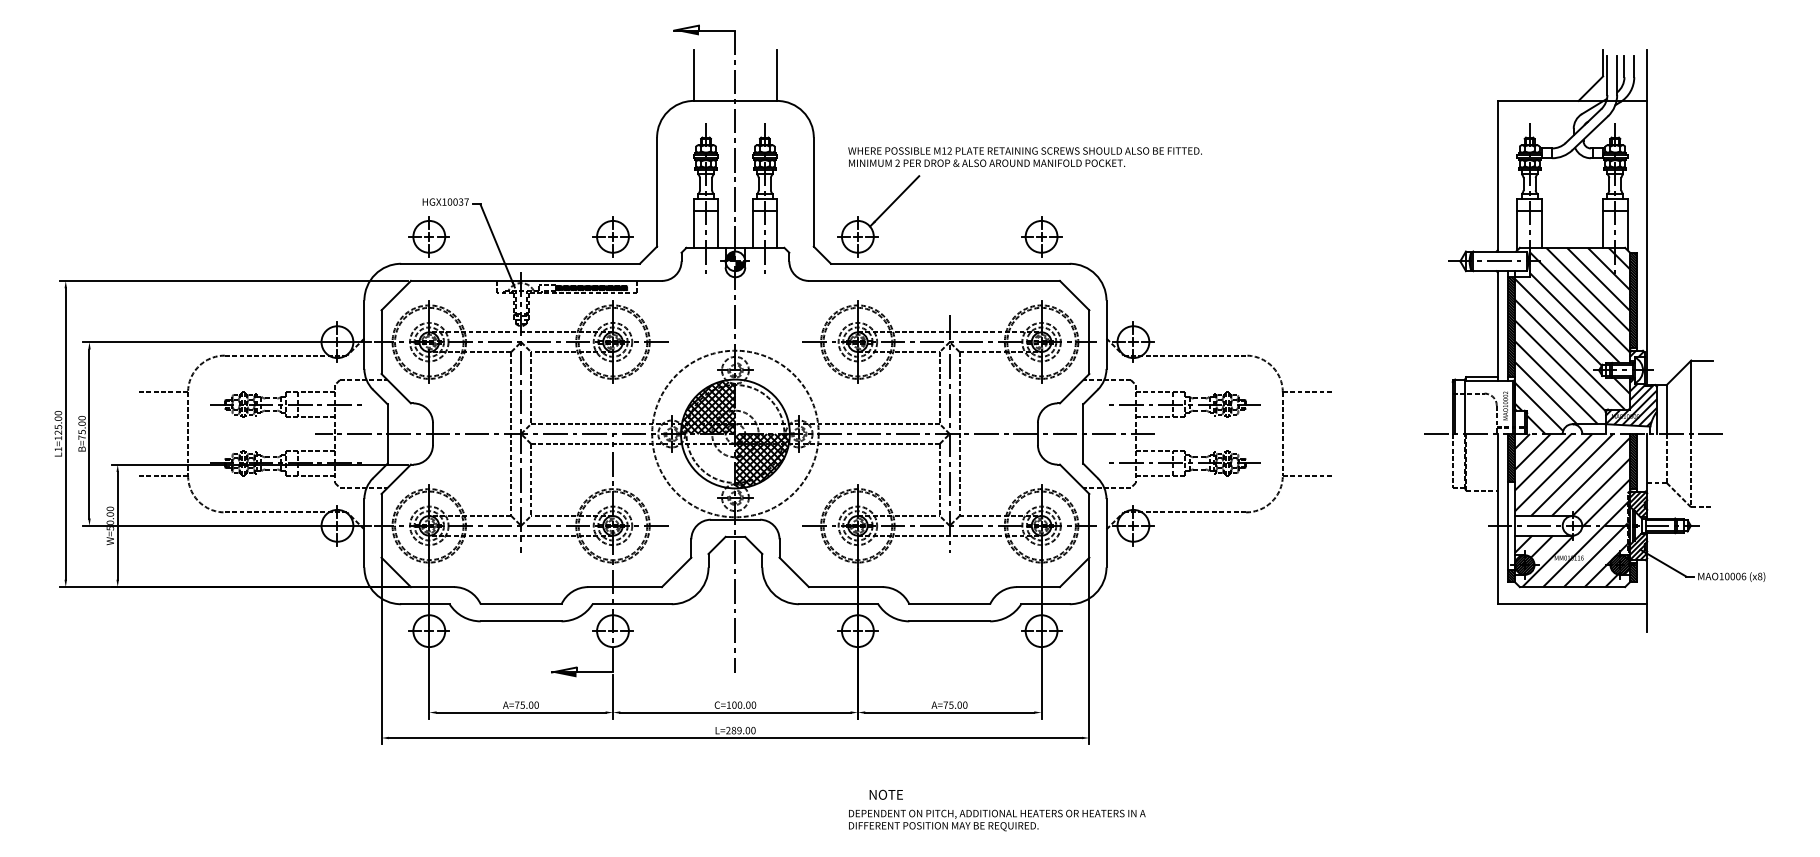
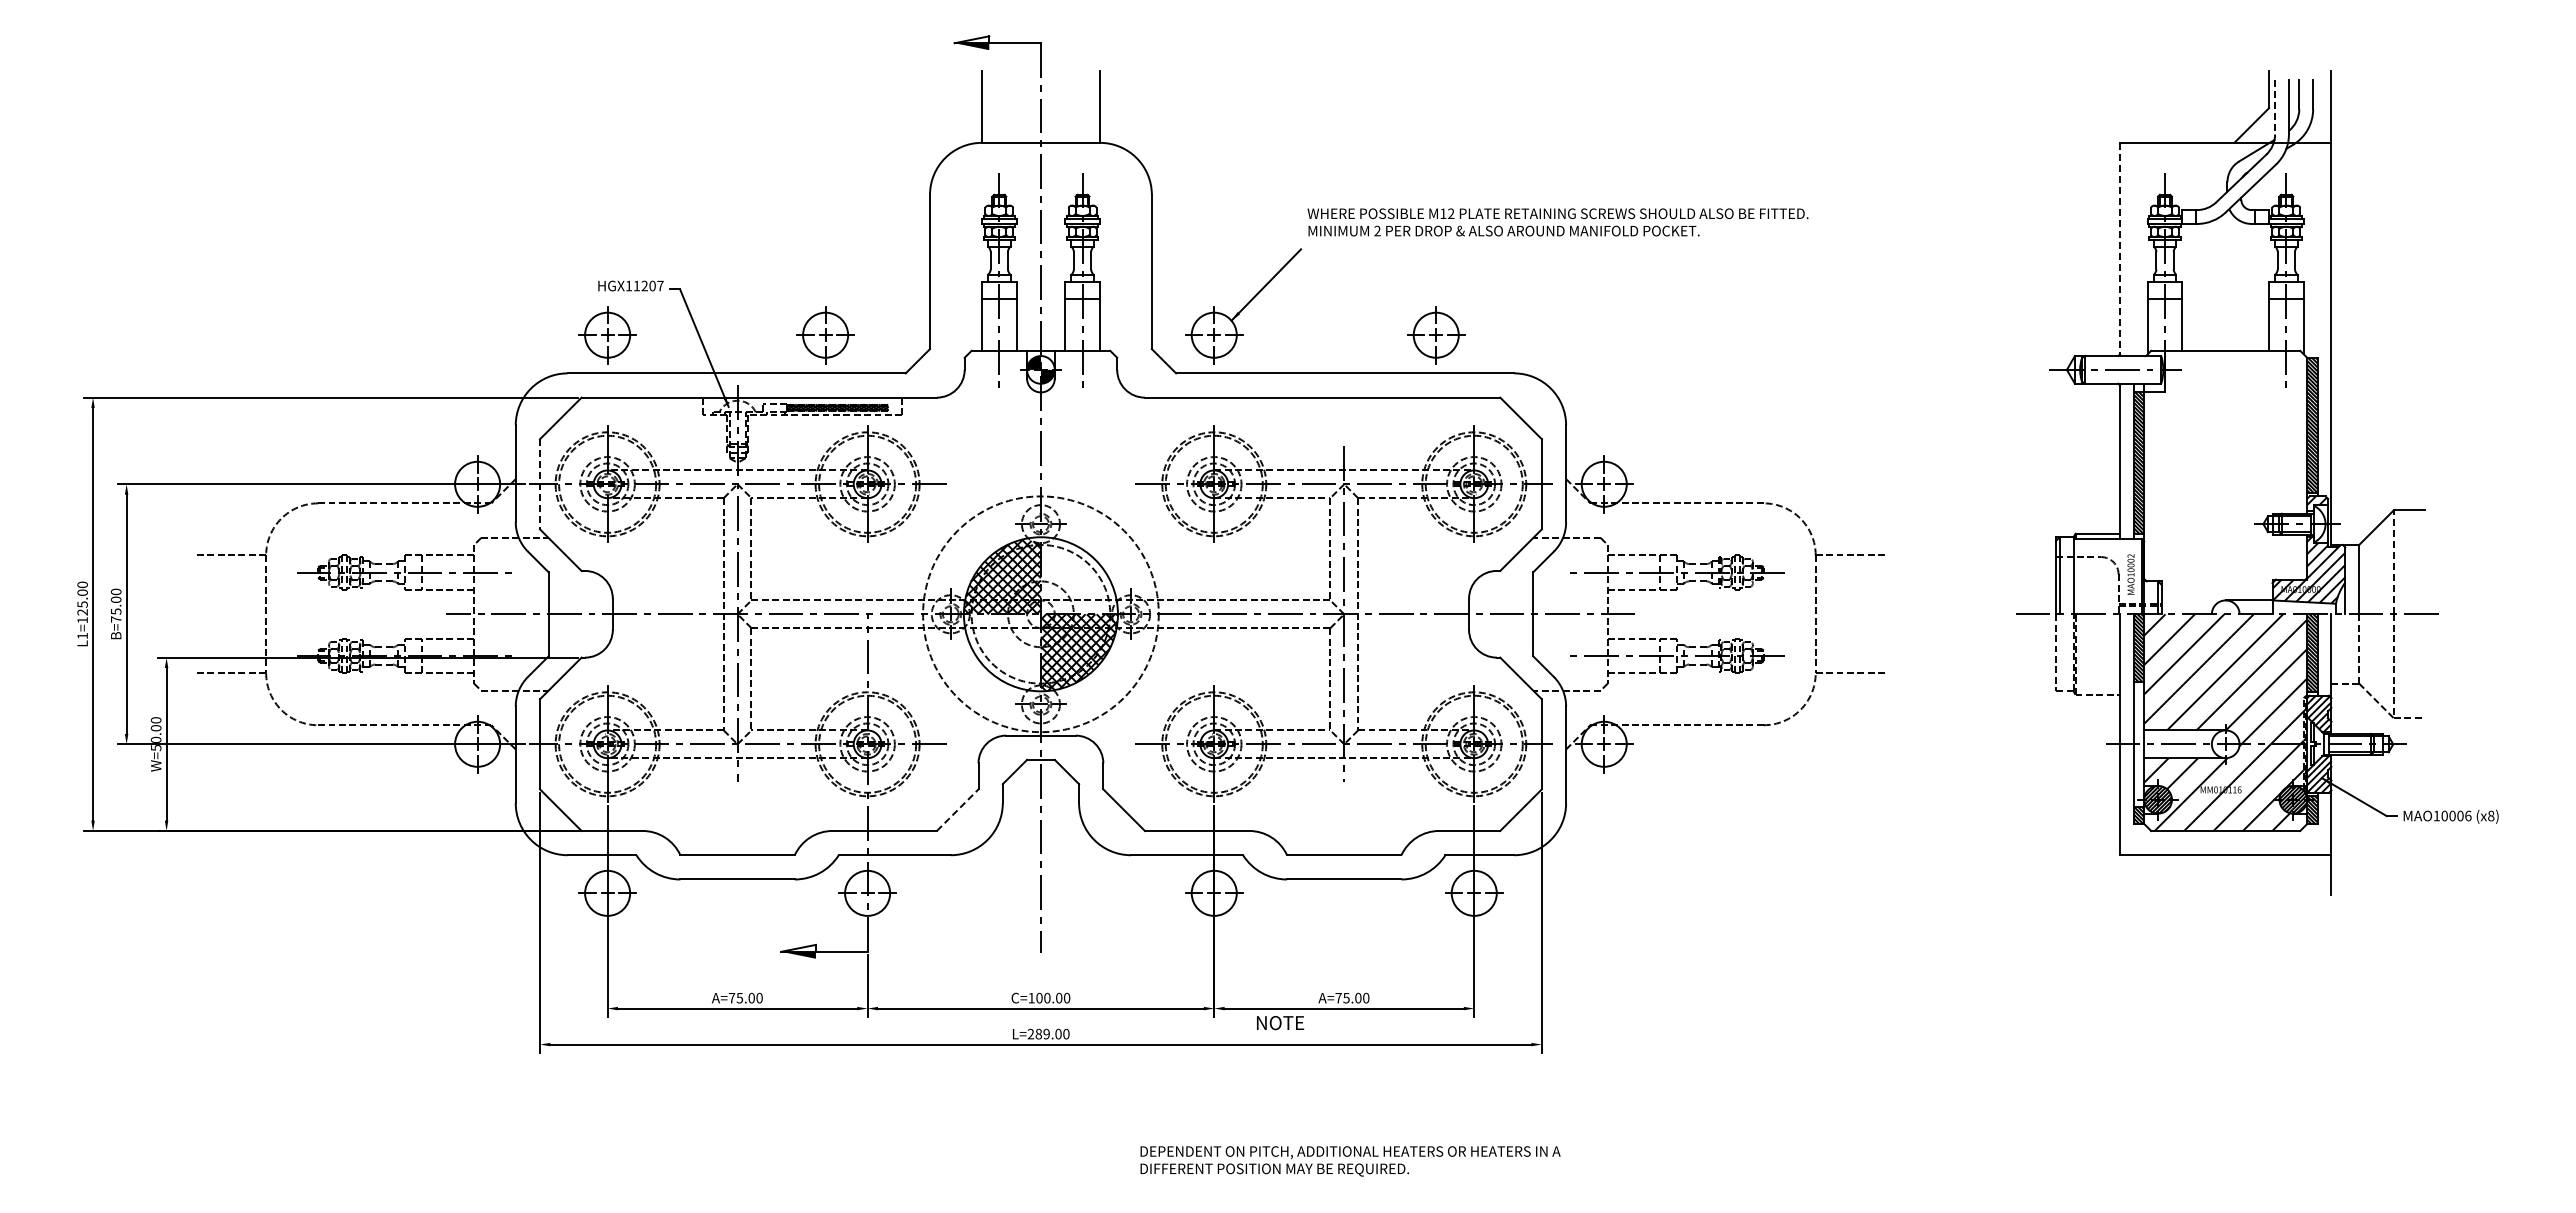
line: (1607, 75) -> (2275, 107), solid -> dashed
text: (1024, 157) -> (1557, 222), moved
line: (1497, 176) -> (2119, 249), solid -> dashed
text: (455, 201) -> (644, 285), HGX10037 -> HGX11207
part: (612, 237) -> (825, 335), moved
part: (1041, 237) -> (1436, 335), moved
hatch: (1572, 340) -> (2225, 482), removed
line: (381, 342) -> (540, 484), solid -> dashed
line: (1691, 397) -> (2393, 562), solid -> dashed
line: (677, 571) -> (958, 809), solid -> dashed
text: (886, 795) -> (1280, 1023), moved
text: (997, 820) -> (1350, 1161), moved

